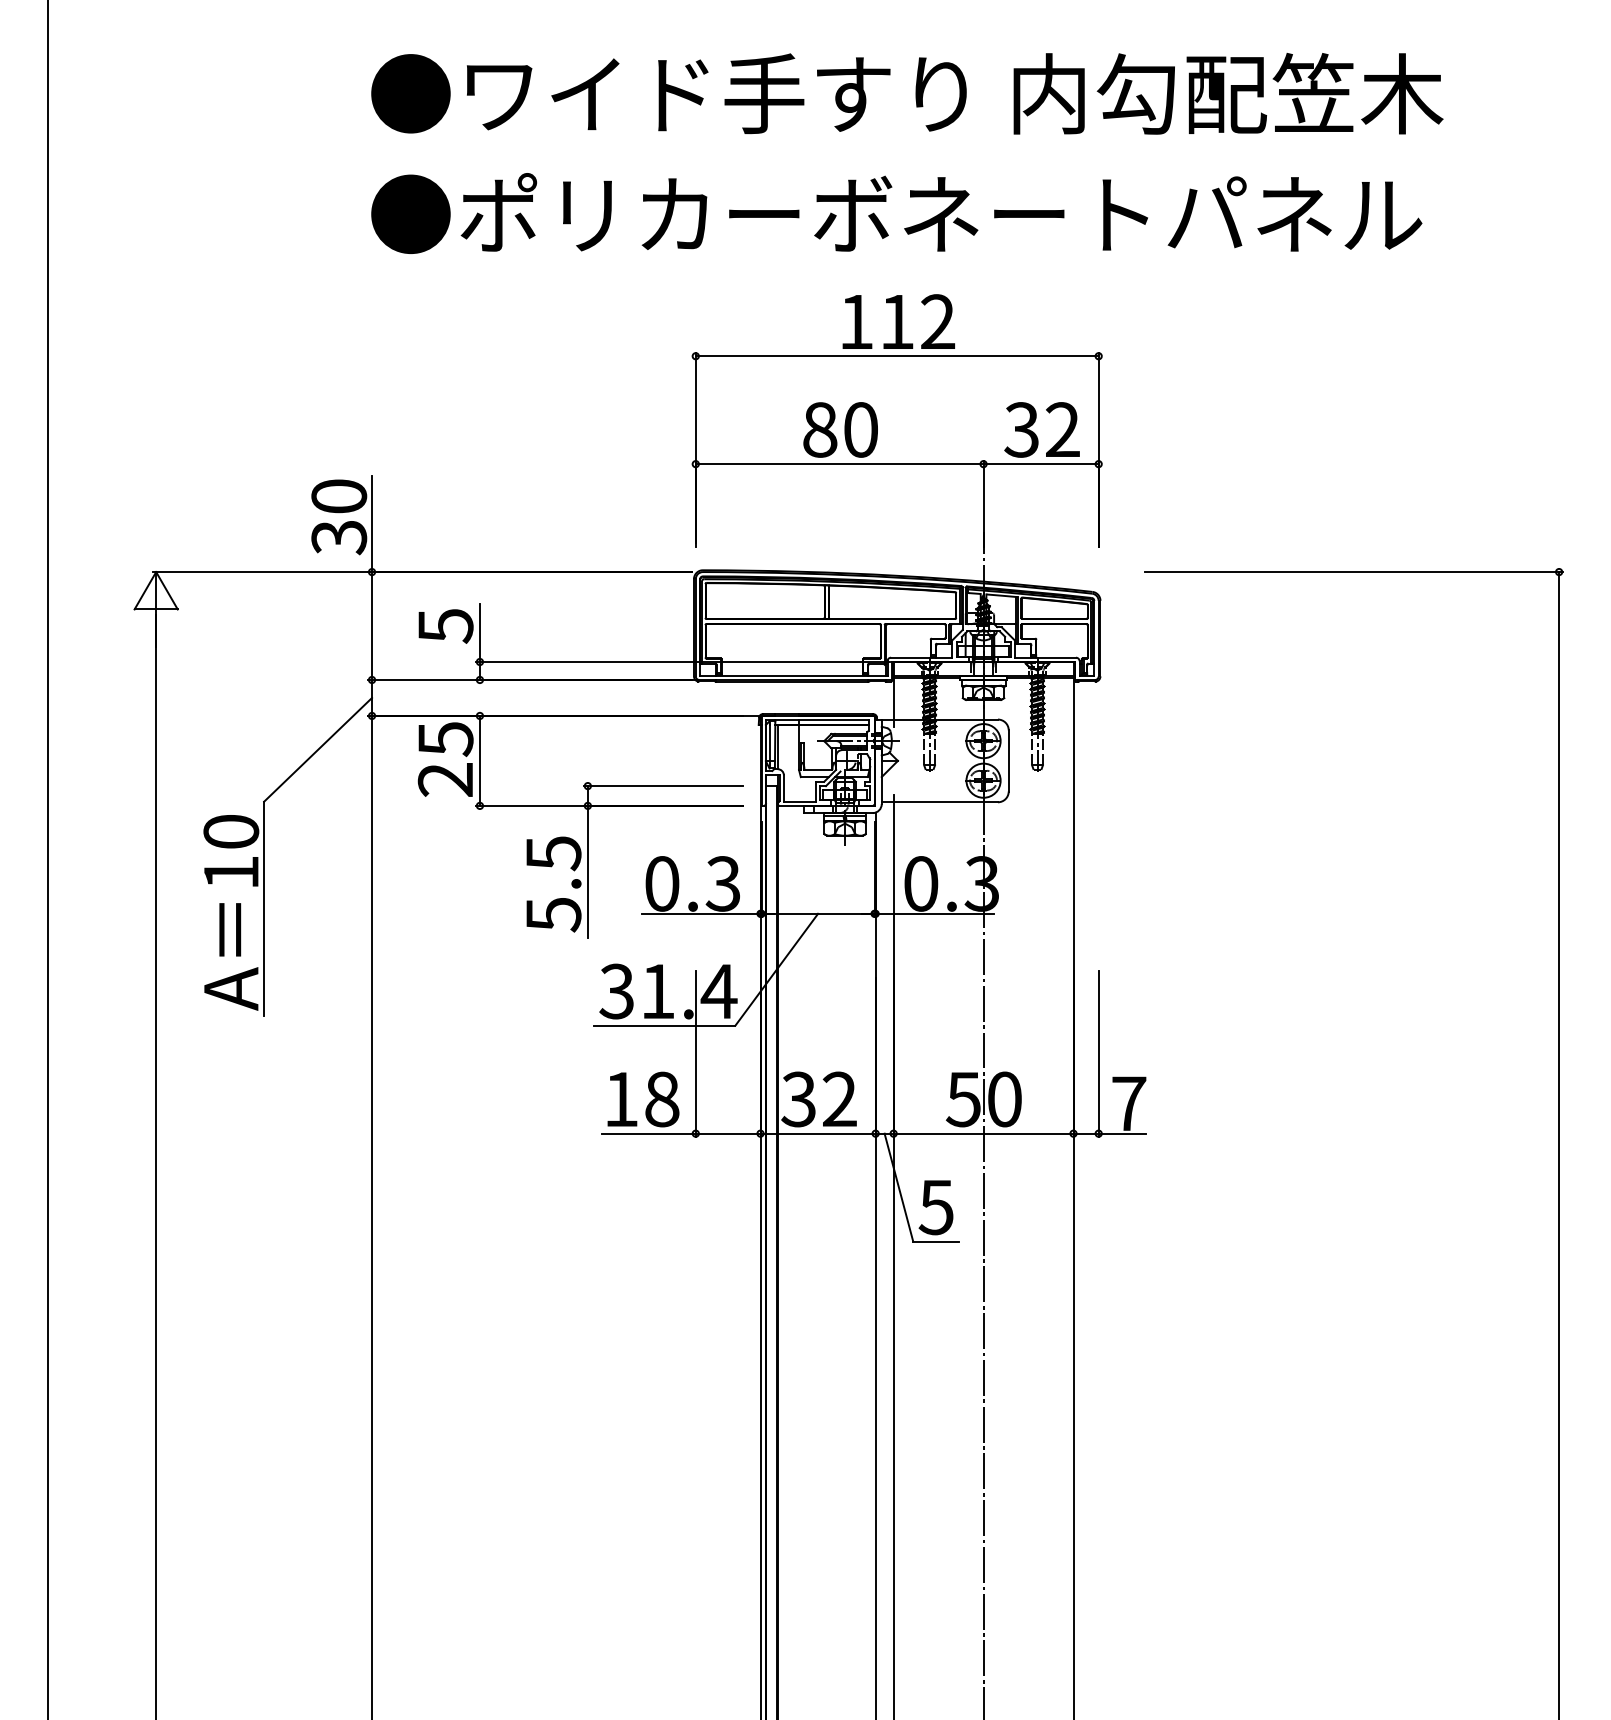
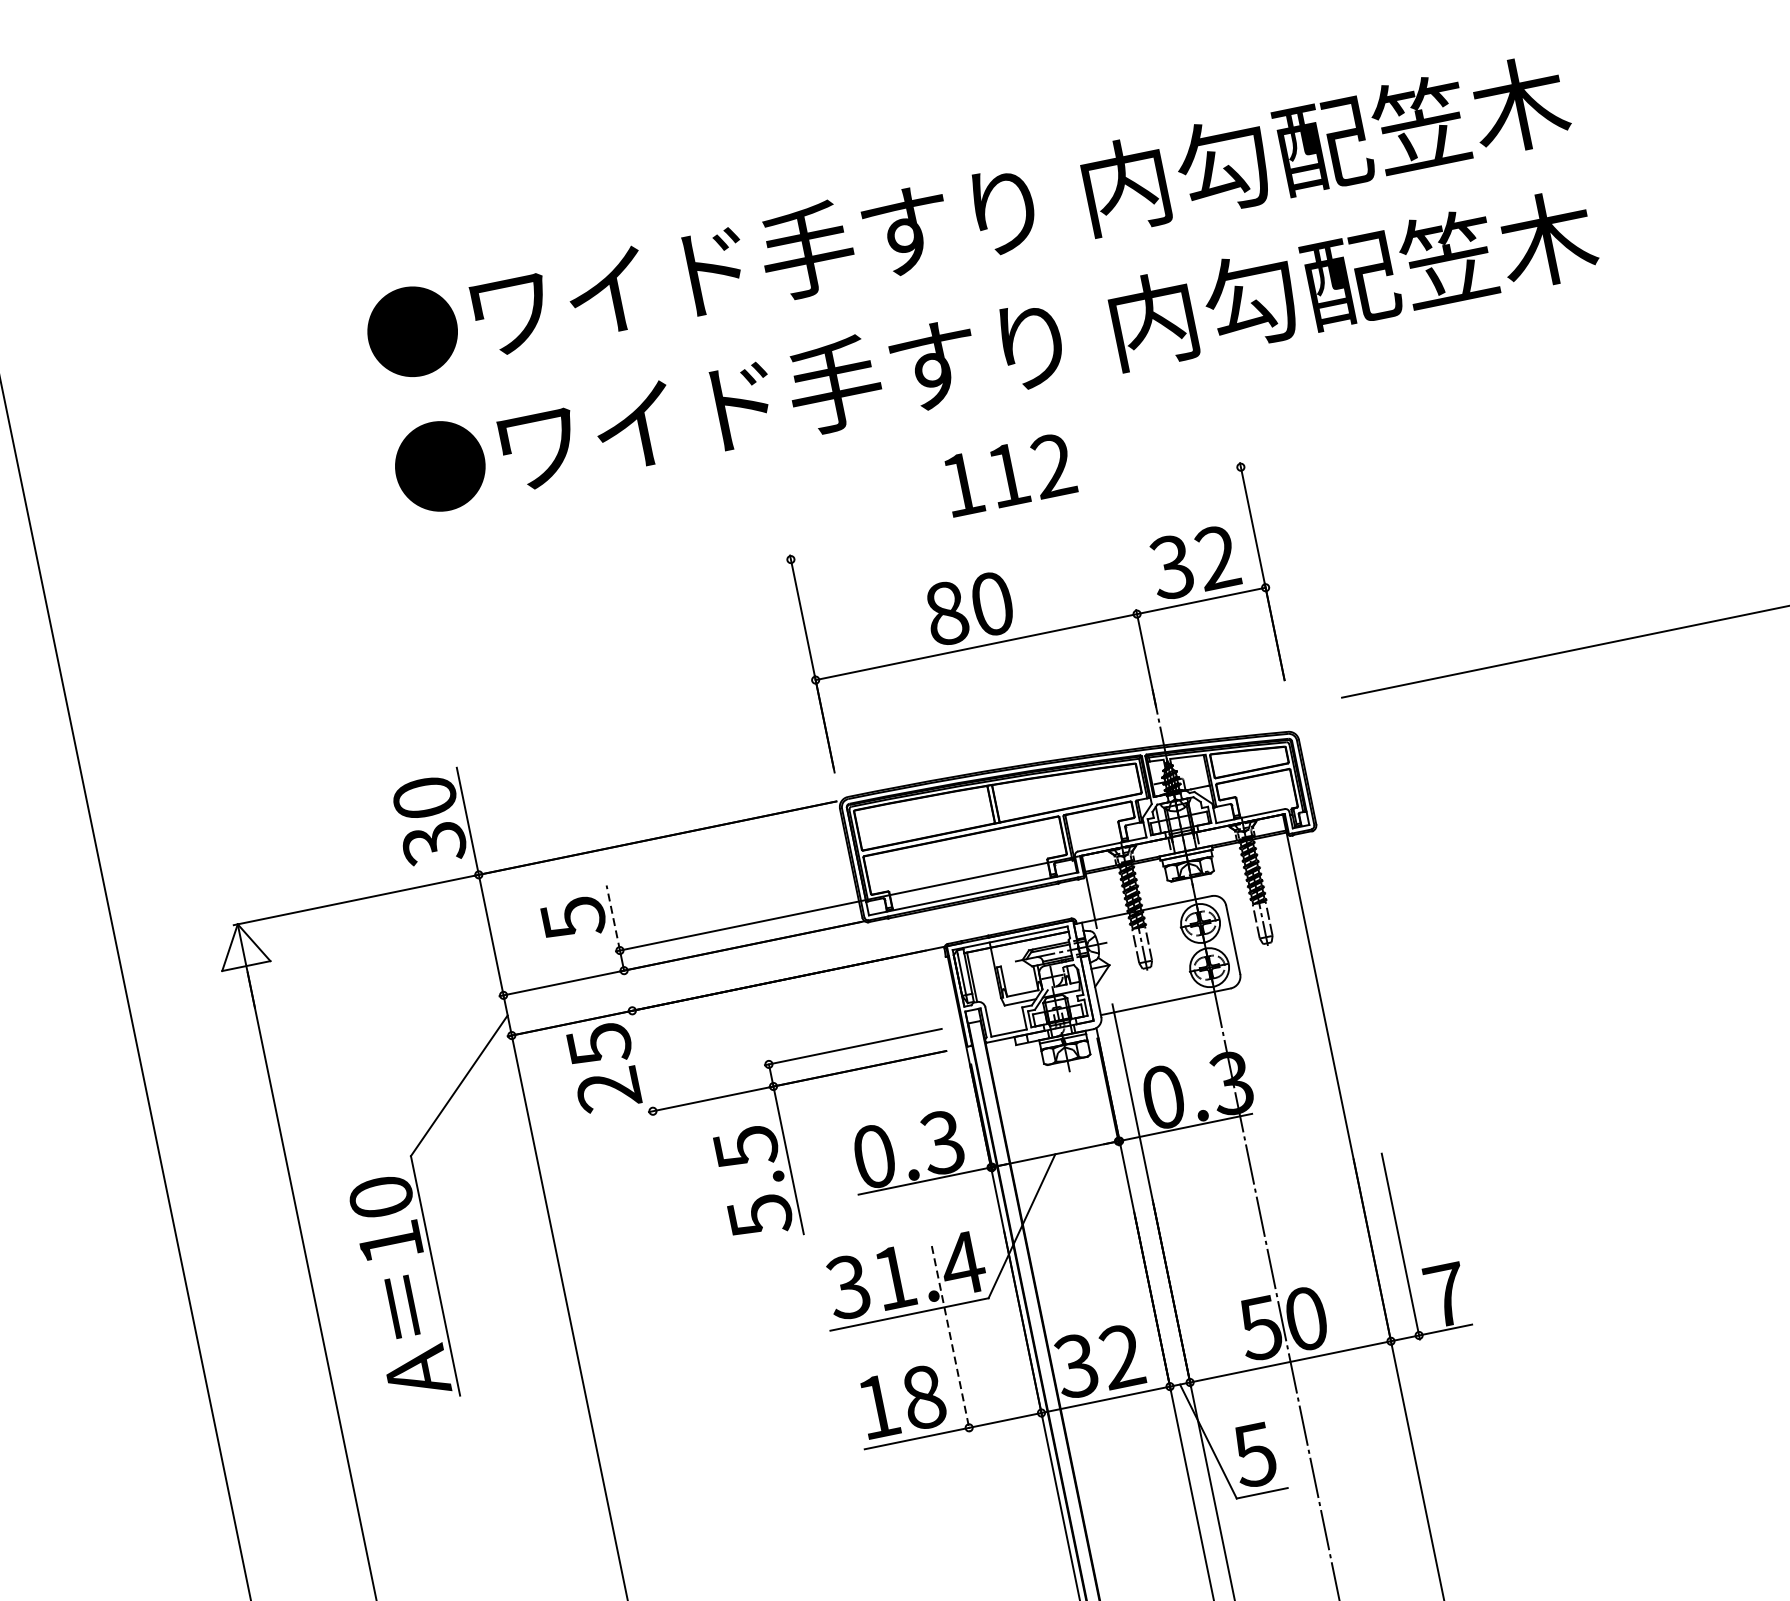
text: (951, 214) -> (1044, 342), ●ポリカーボネートパネル -> ●ワイド手すり 内勾配笠木
line: (896, 356) -> (1015, 513), removed
line: (479, 632) -> (612, 917), solid -> dashed
line: (479, 760) -> (642, 1060), removed
line: (695, 1054) -> (950, 1339), solid -> dashed

